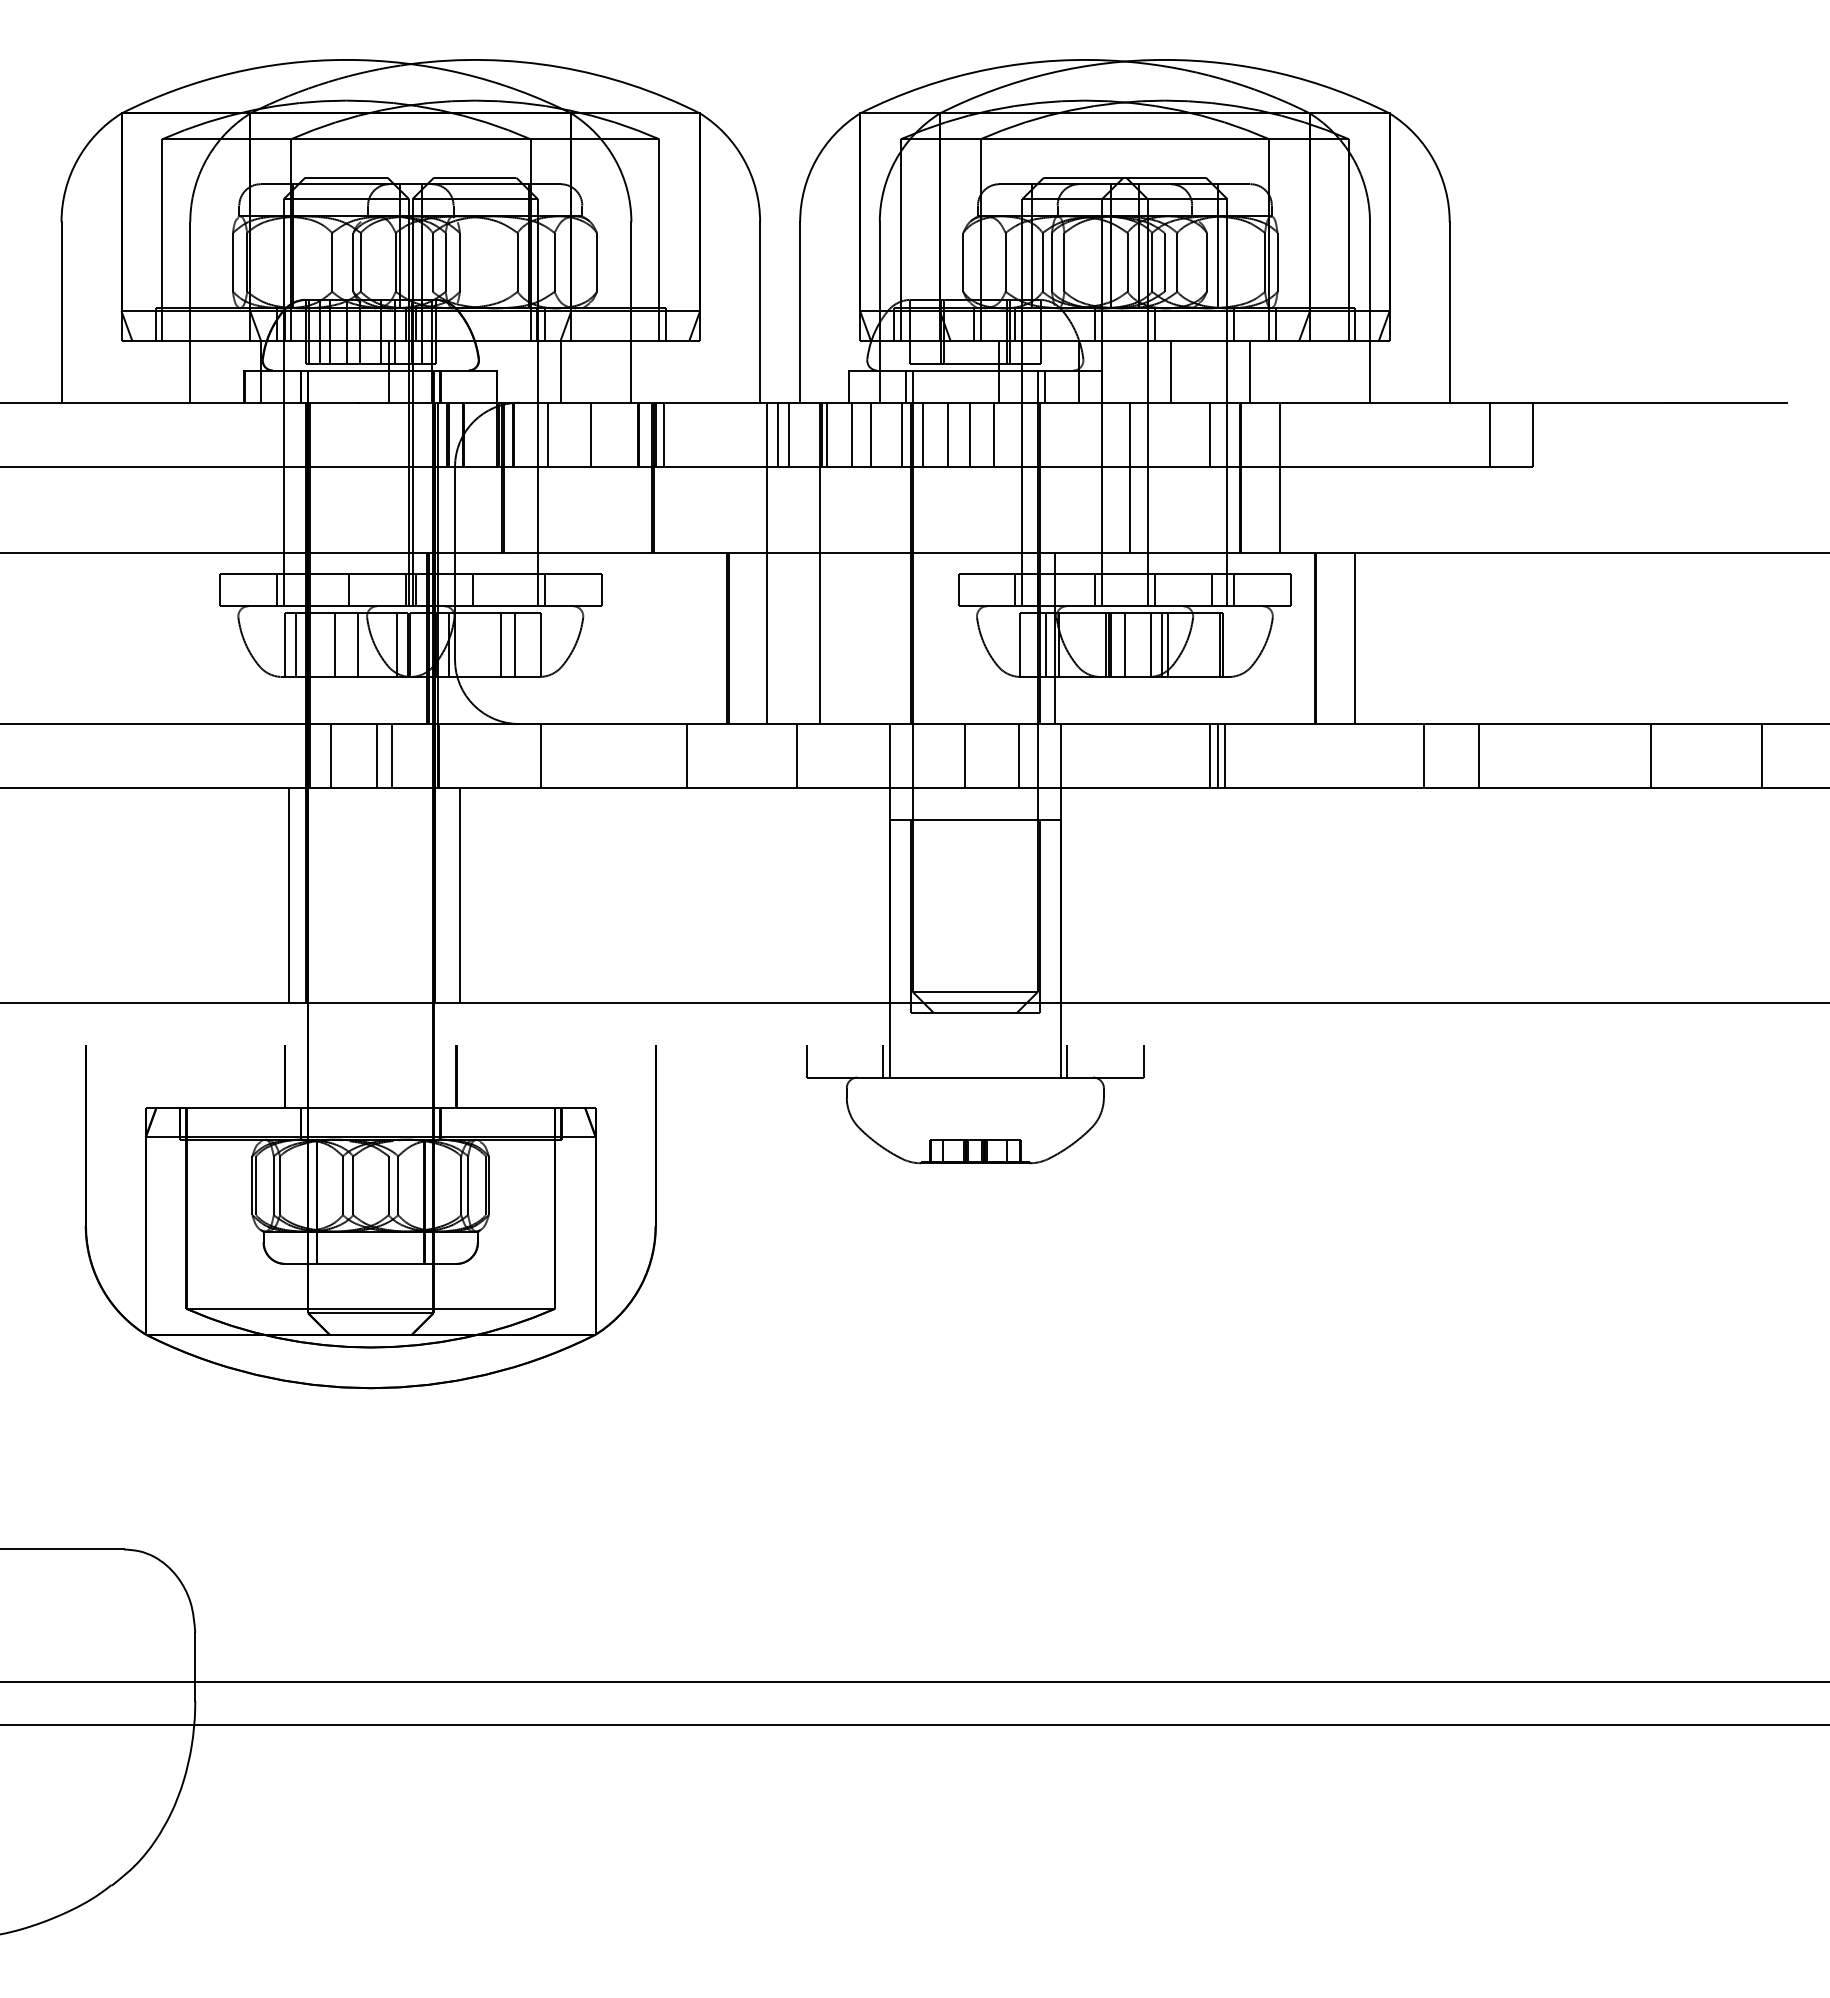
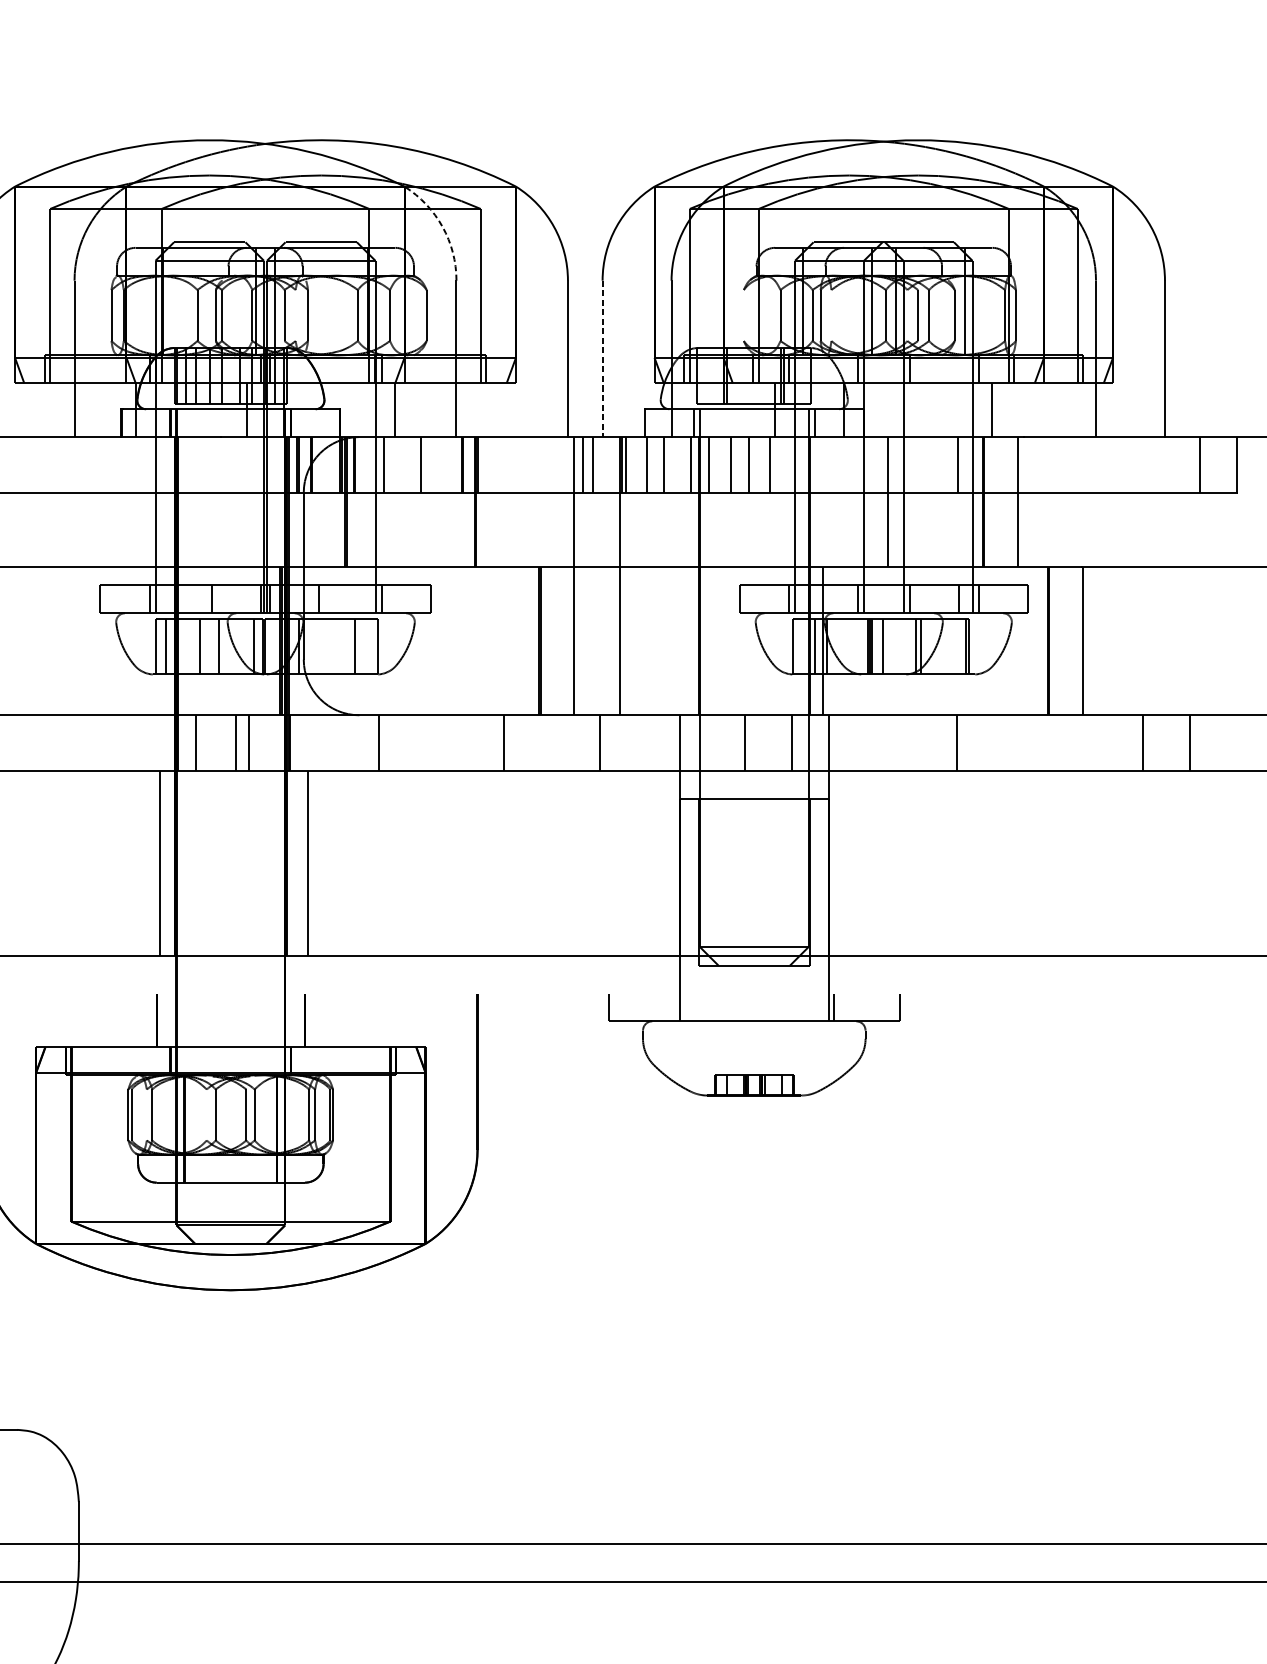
arc: (615, 160) -> (442, 227), solid -> dashed
line: (445, 261) -> (295, 314), removed
line: (963, 261) -> (744, 314), removed
line: (1064, 261) -> (831, 314), removed
line: (1152, 261) -> (907, 314), removed
line: (800, 312) -> (602, 358), solid -> dashed
line: (1170, 371) -> (923, 410), removed
line: (663, 434) -> (484, 464), removed
line: (501, 644) -> (344, 646), removed
line: (1150, 644) -> (905, 646), removed
line: (1218, 756) -> (964, 743), removed
line: (1224, 756) -> (970, 743), removed
line: (883, 1061) -> (674, 1007), removed
line: (273, 1185) -> (146, 1114), removed
line: (343, 1185) -> (207, 1114), removed

